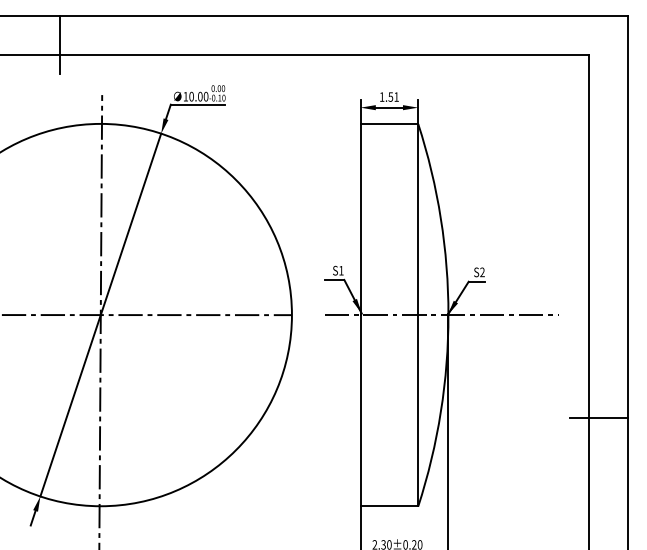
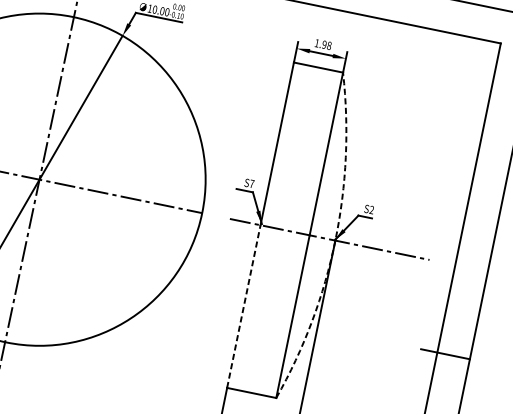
text: (393, 96) -> (326, 44), 1.51 -> 1.98
text: (341, 270) -> (252, 183), S1 -> S7
arc: (448, 315) -> (335, 240), solid -> dashed
line: (360, 410) -> (243, 306), solid -> dashed

